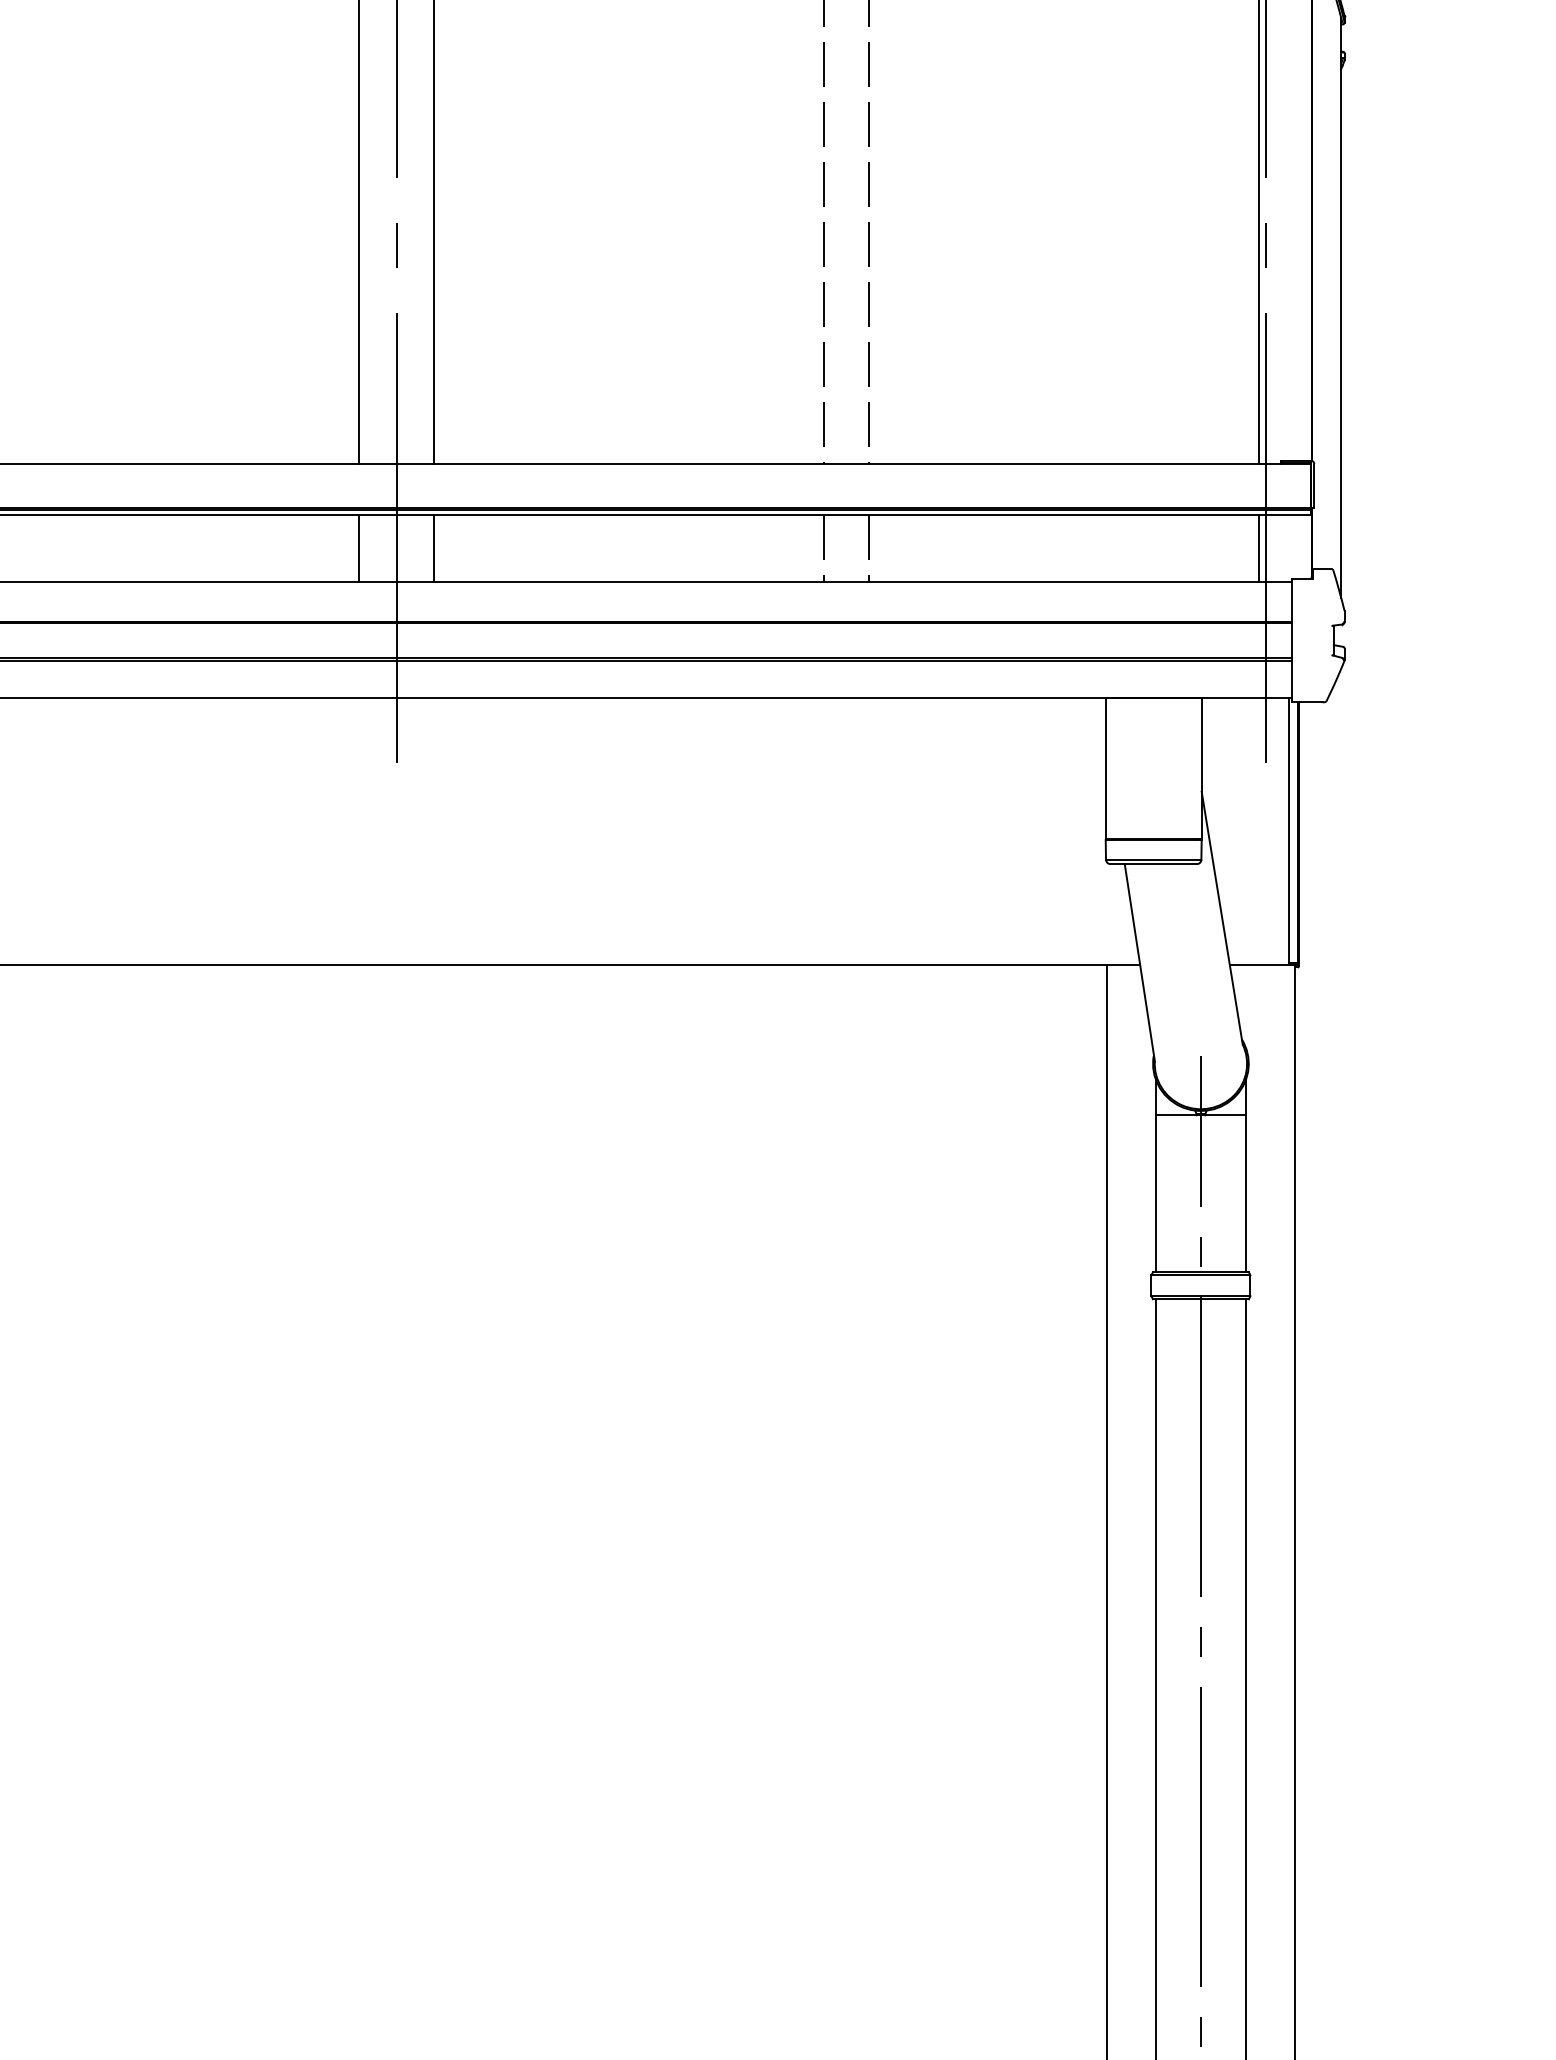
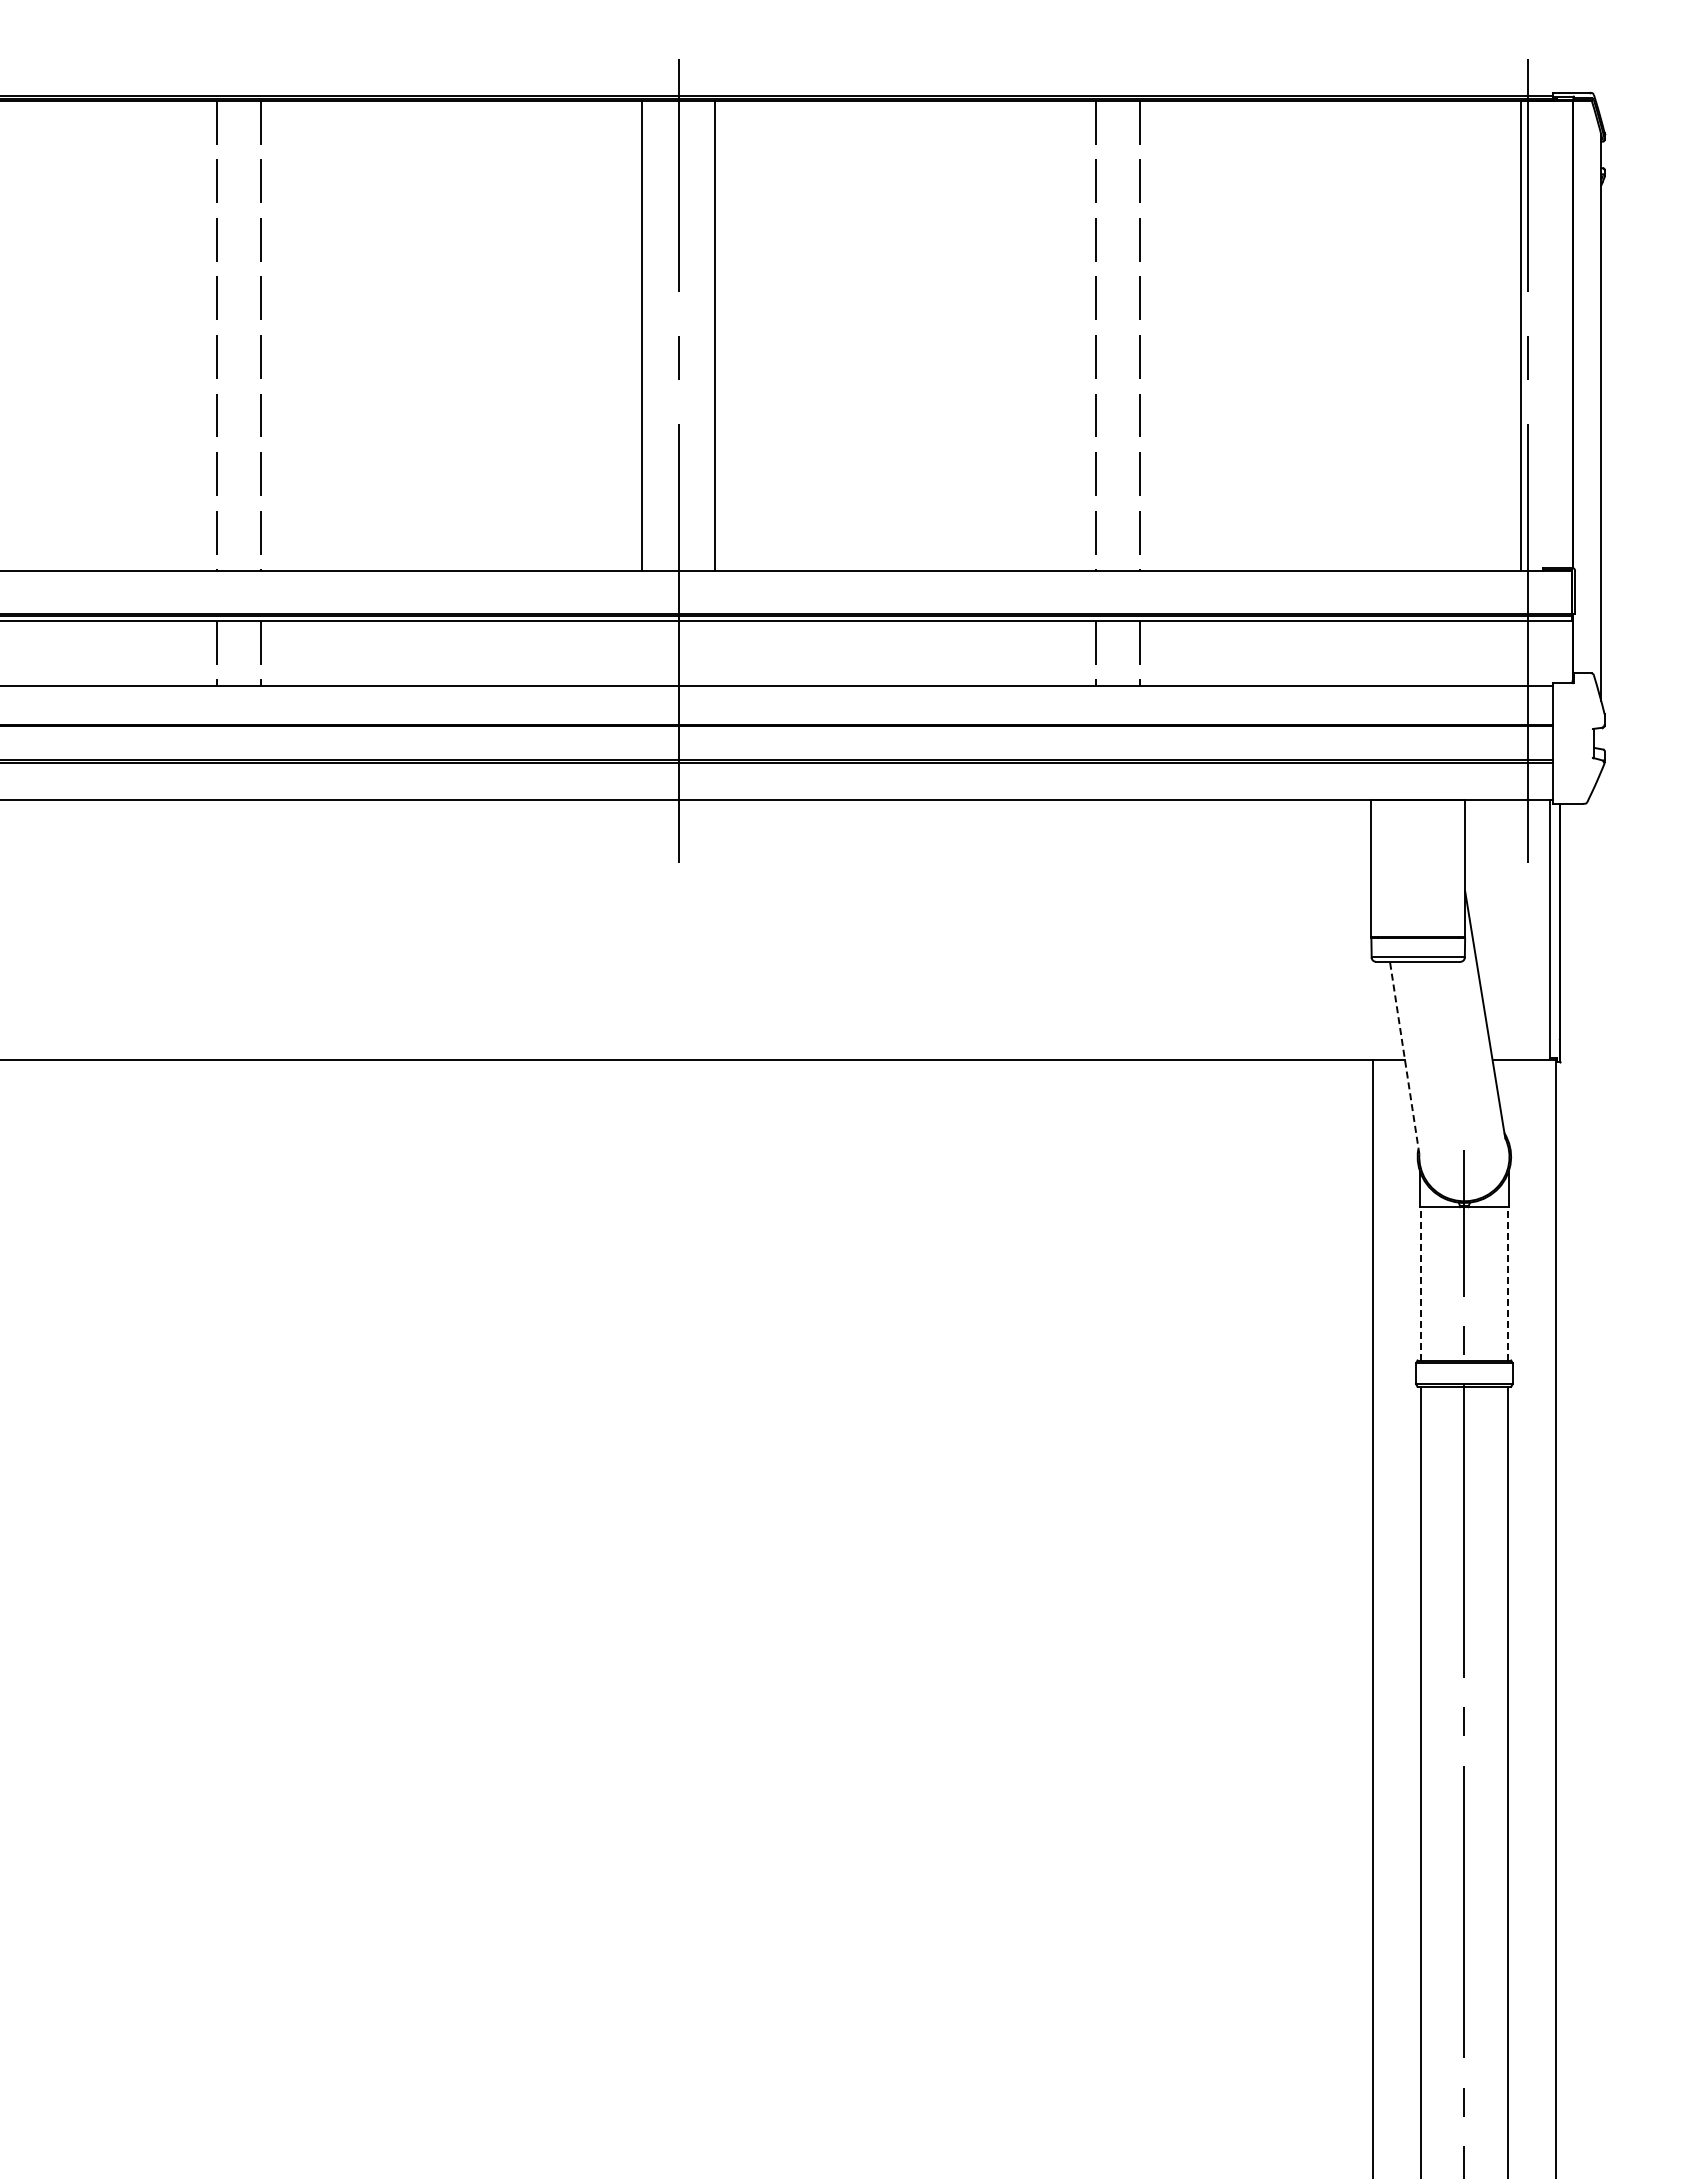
line: (358, 548) -> (641, 653), removed
line: (434, 548) -> (715, 653), removed
line: (1258, 548) -> (1520, 653), removed
line: (1139, 962) -> (1404, 1057), solid -> dashed
line: (1155, 1193) -> (1420, 1283), solid -> dashed
line: (1246, 1193) -> (1508, 1283), solid -> dashed

